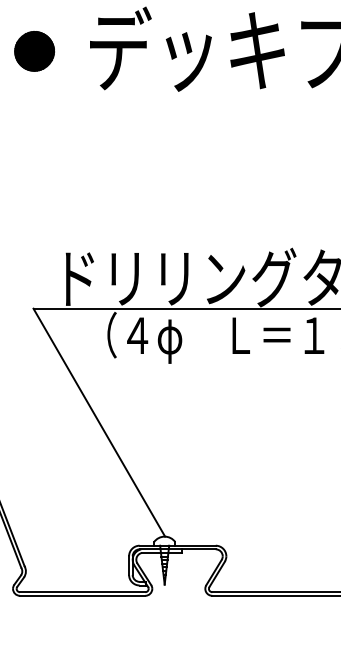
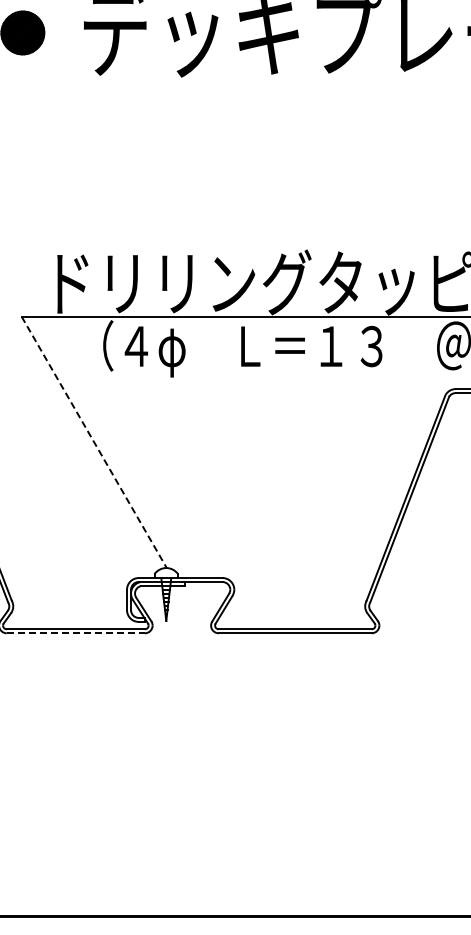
line: (99, 422) -> (94, 442), solid -> dashed
line: (83, 596) -> (76, 633), solid -> dashed

